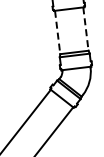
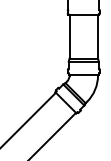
line: (86, 28) -> (98, 36), dashed -> solid
line: (57, 32) -> (69, 36), dashed -> solid

